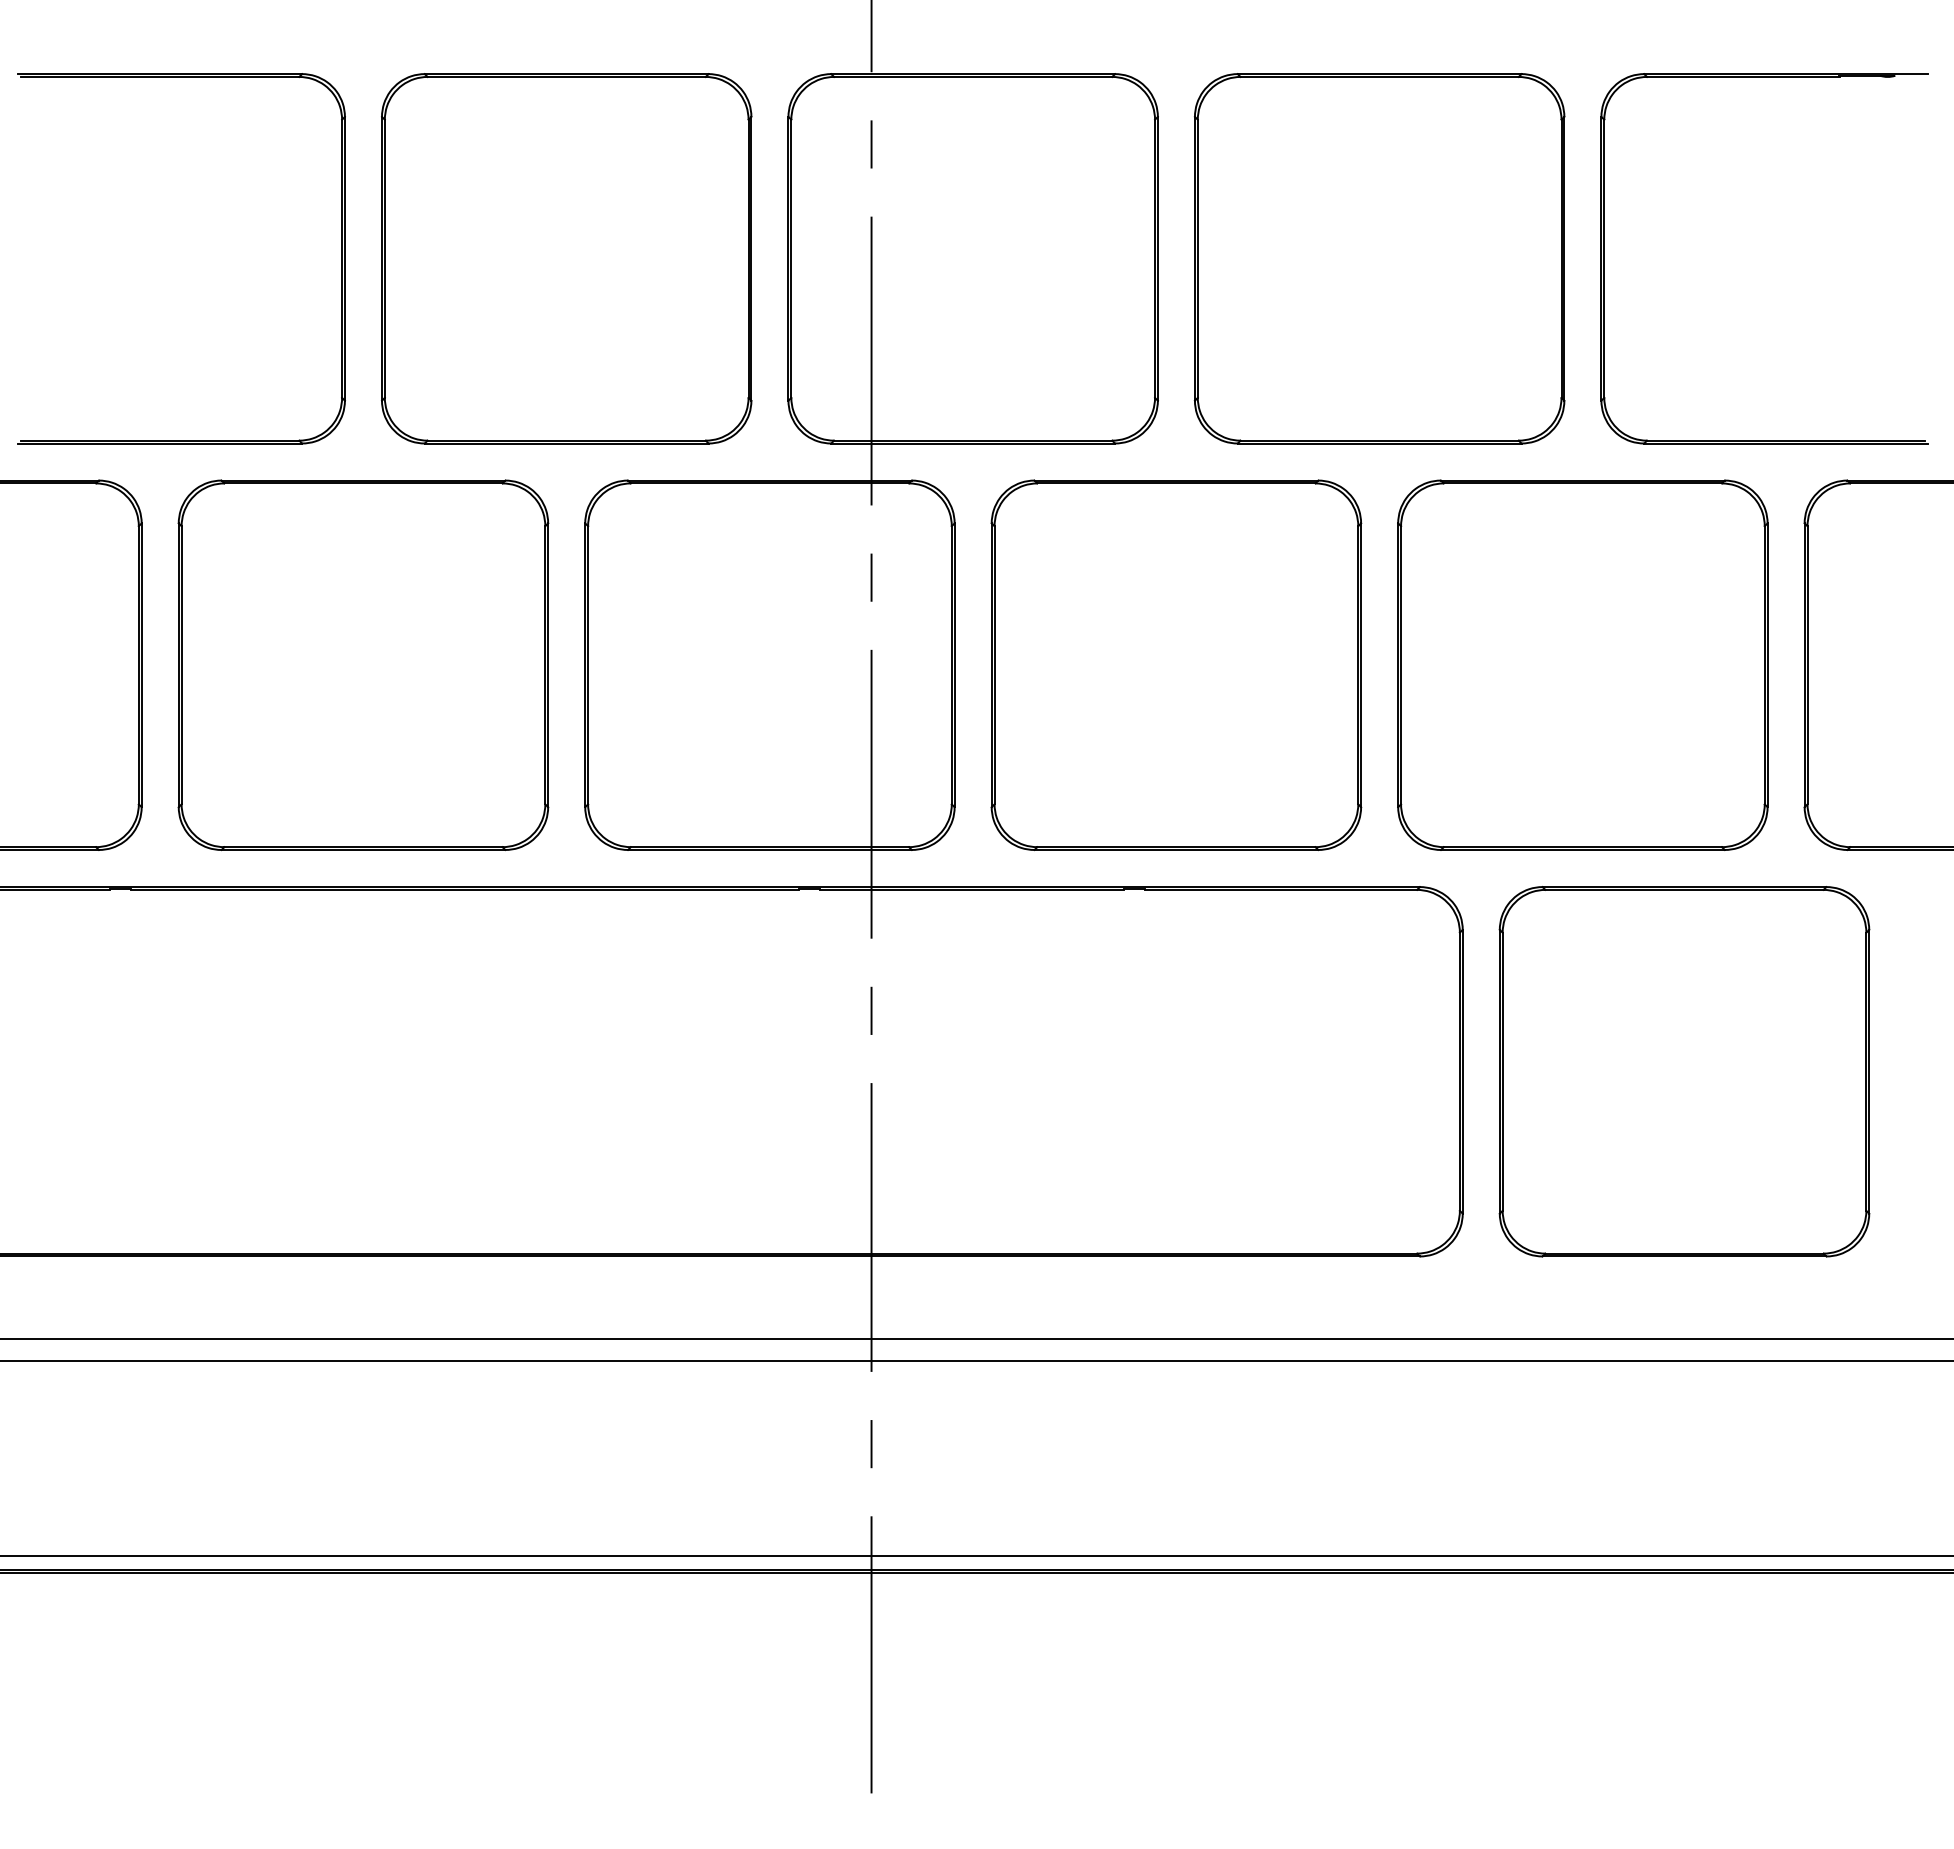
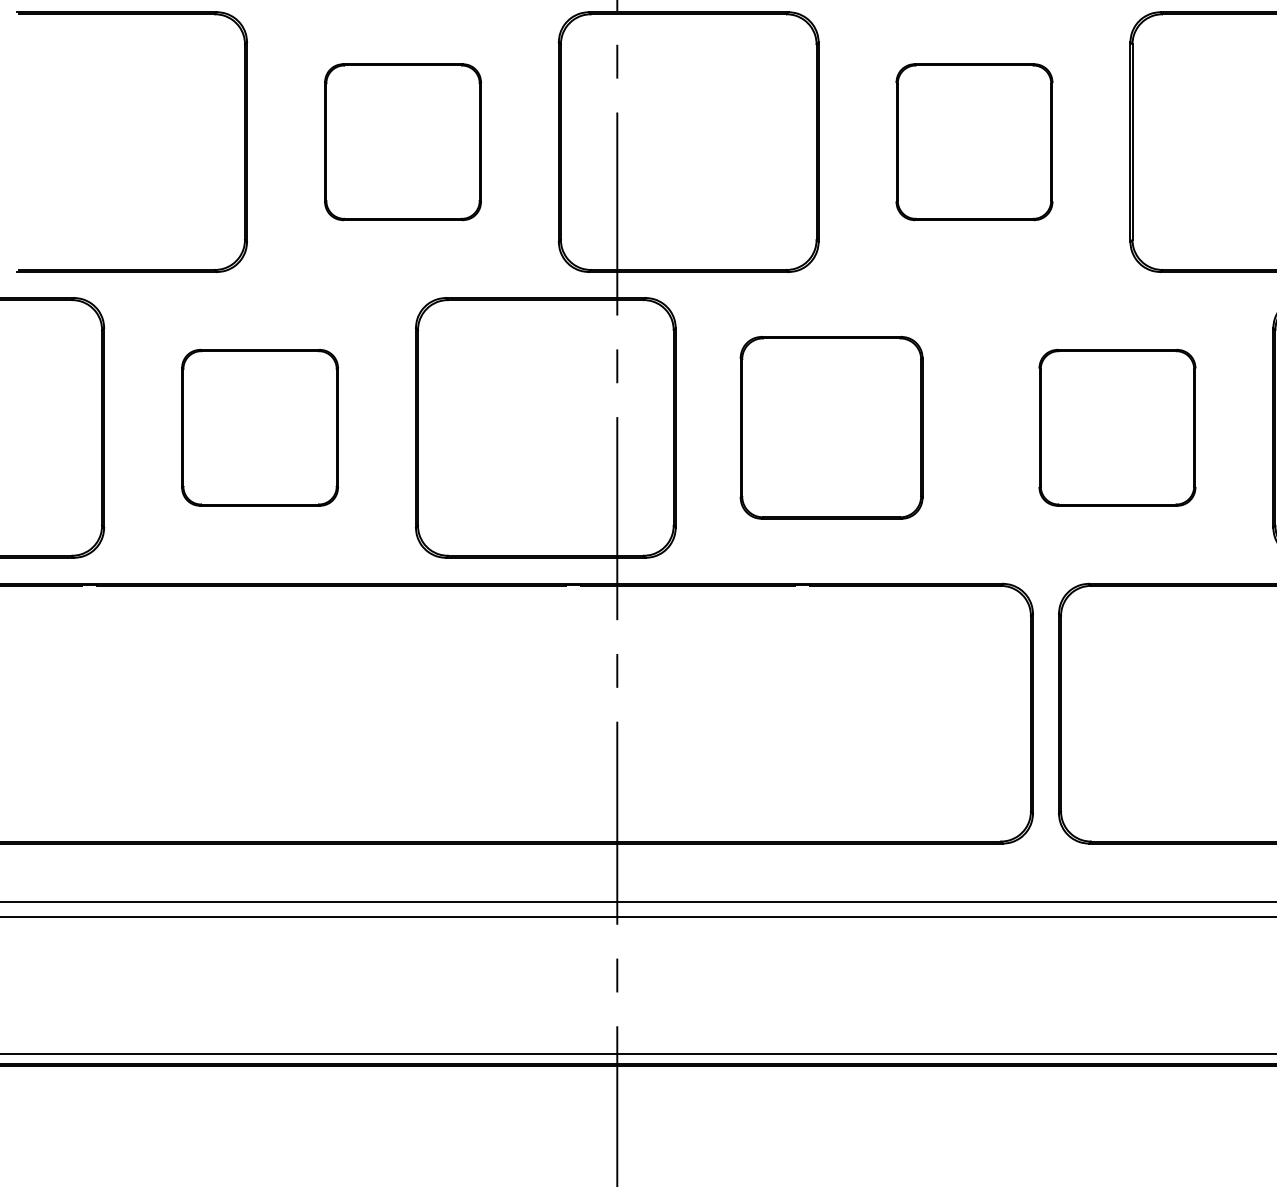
part: (566, 258) -> (402, 141), size x0.6
part: (1379, 258) -> (974, 141), size x0.6
part: (363, 664) -> (260, 427), size x0.6
part: (1176, 664) -> (831, 427), size x0.7
part: (1582, 664) -> (1117, 427), size x0.6

